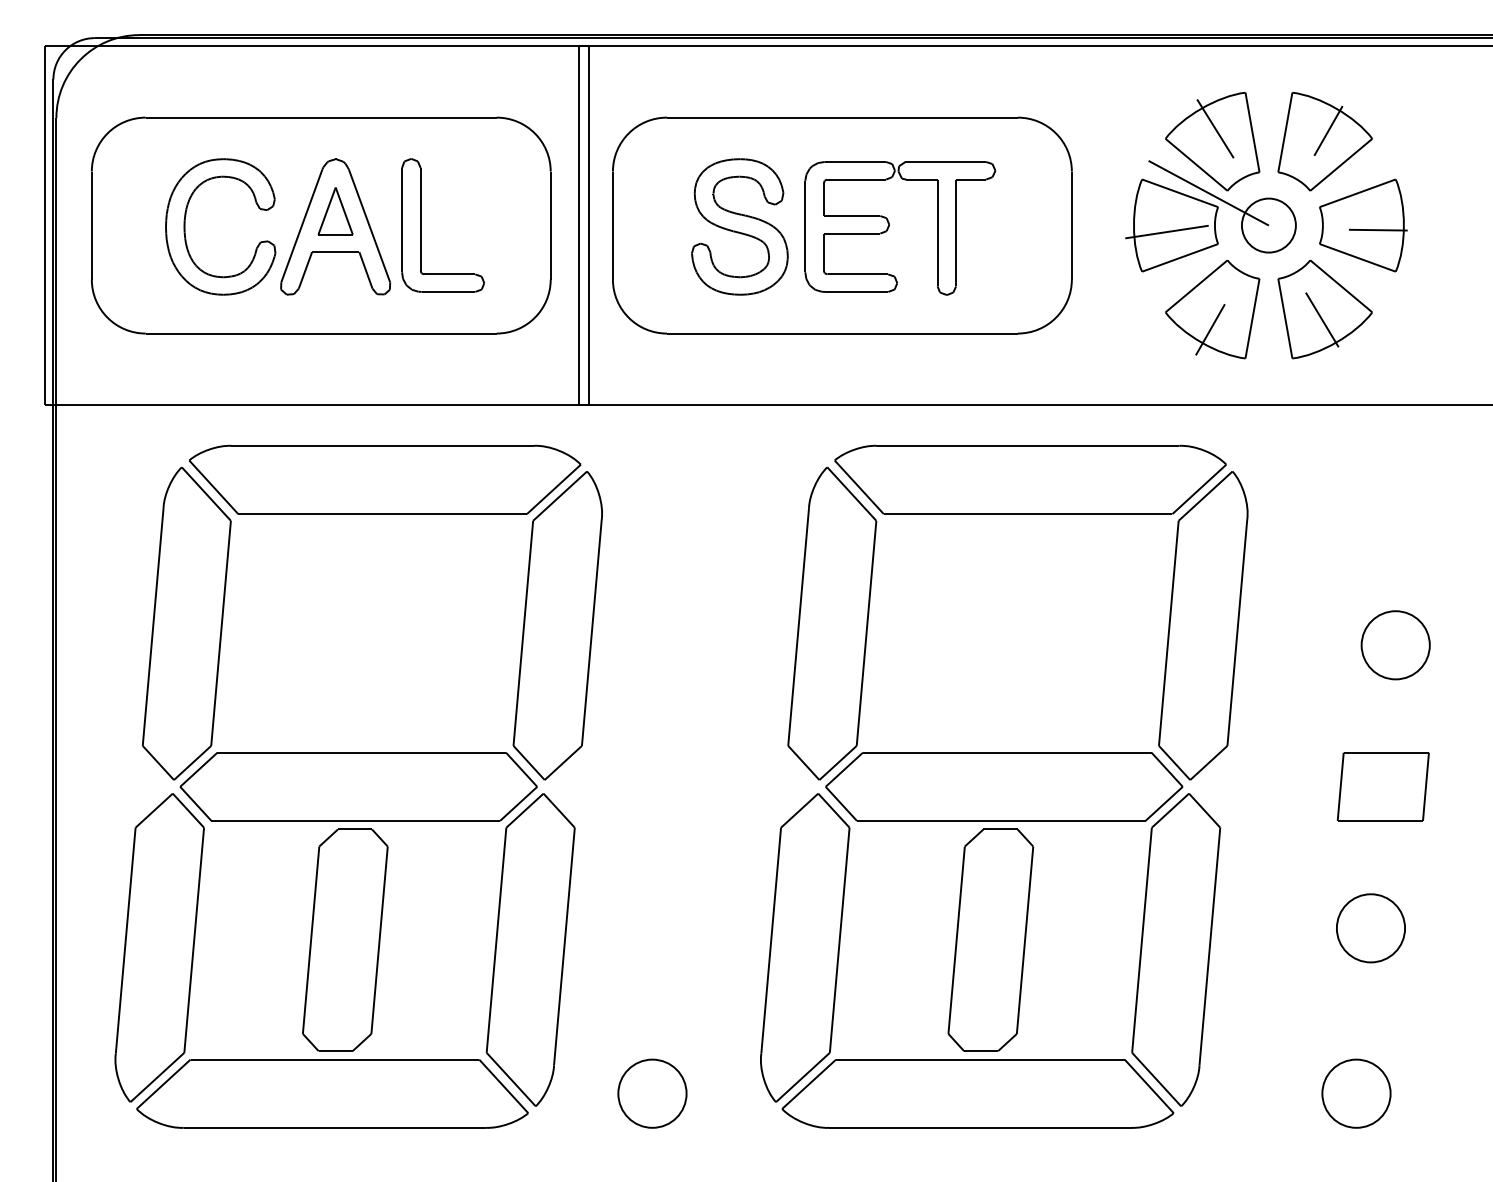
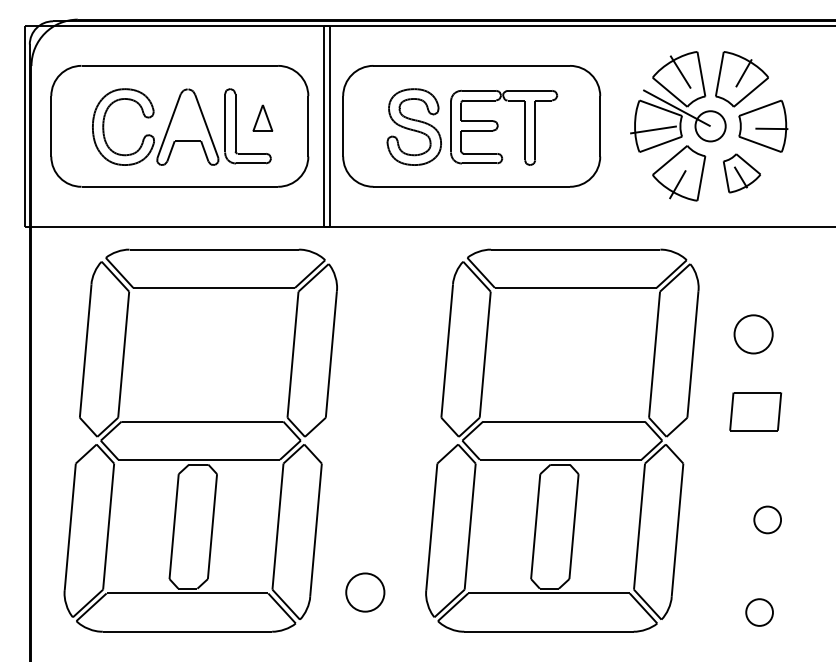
part: (334, 209) -> (262, 117), moved
part: (1324, 309) -> (741, 173), size x0.7
part: (1395, 645) -> (753, 334), moved
part: (1382, 786) -> (755, 411), moved
part: (1370, 927) -> (767, 519), size x0.7
part: (652, 1093) -> (365, 592), moved
part: (1356, 1093) -> (759, 612), size x0.7

